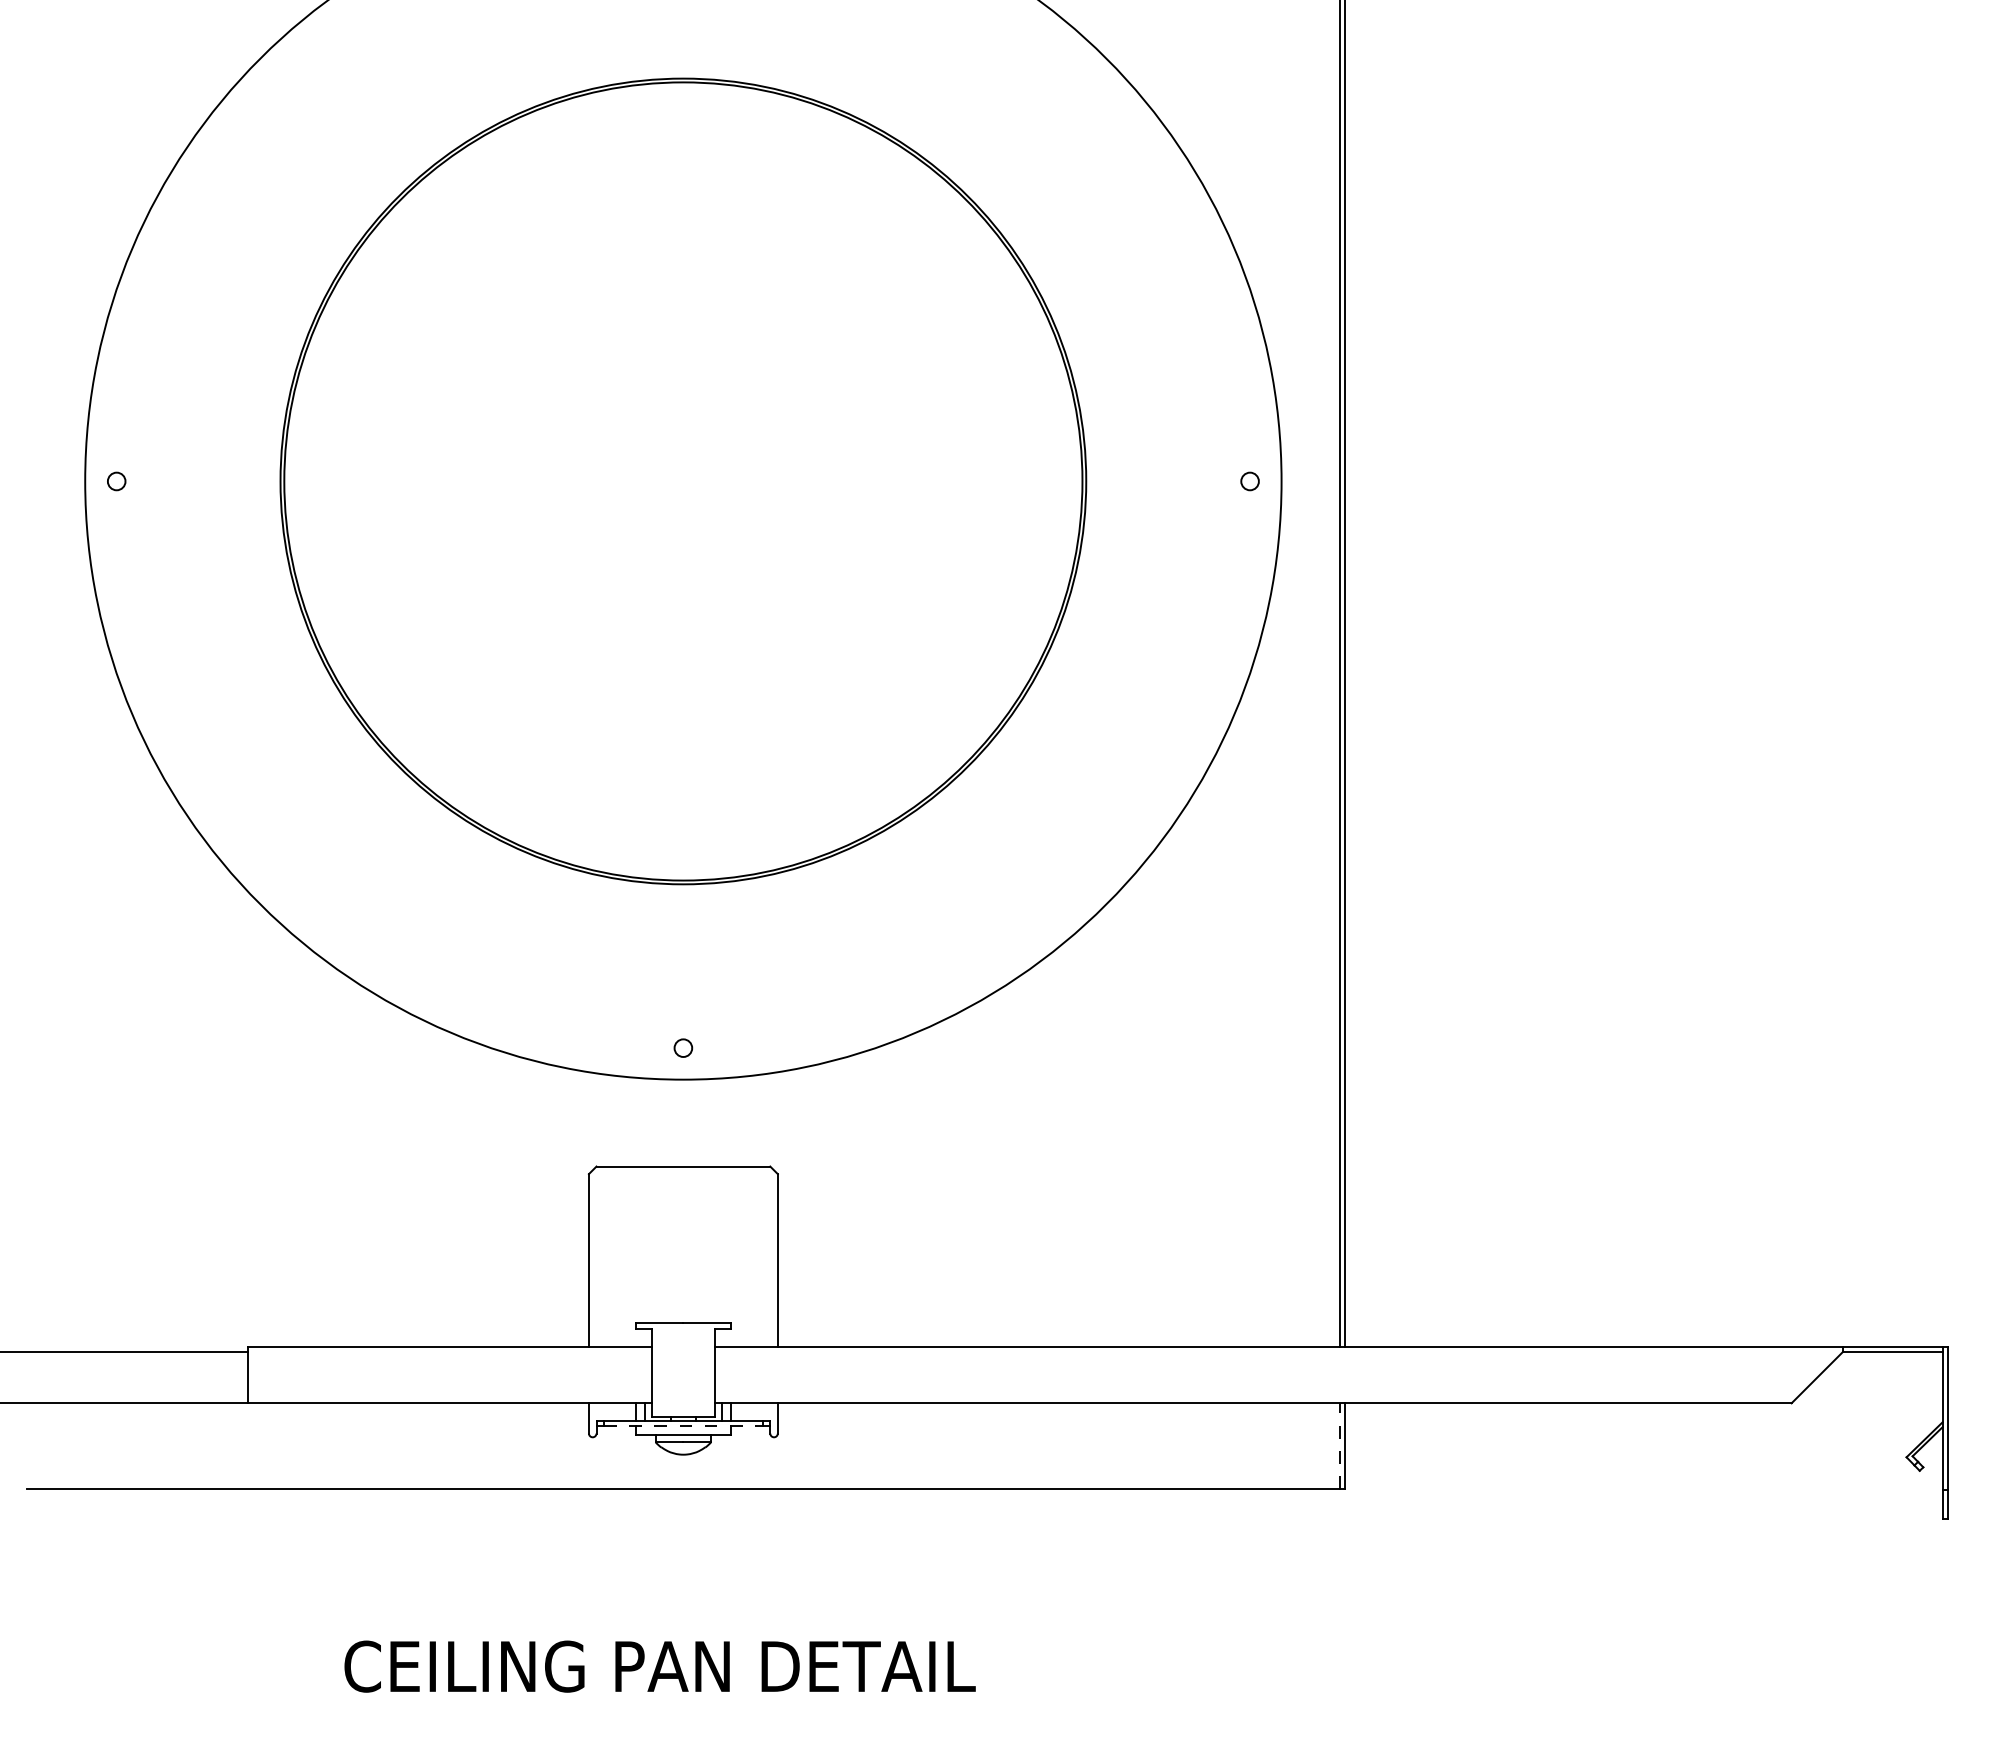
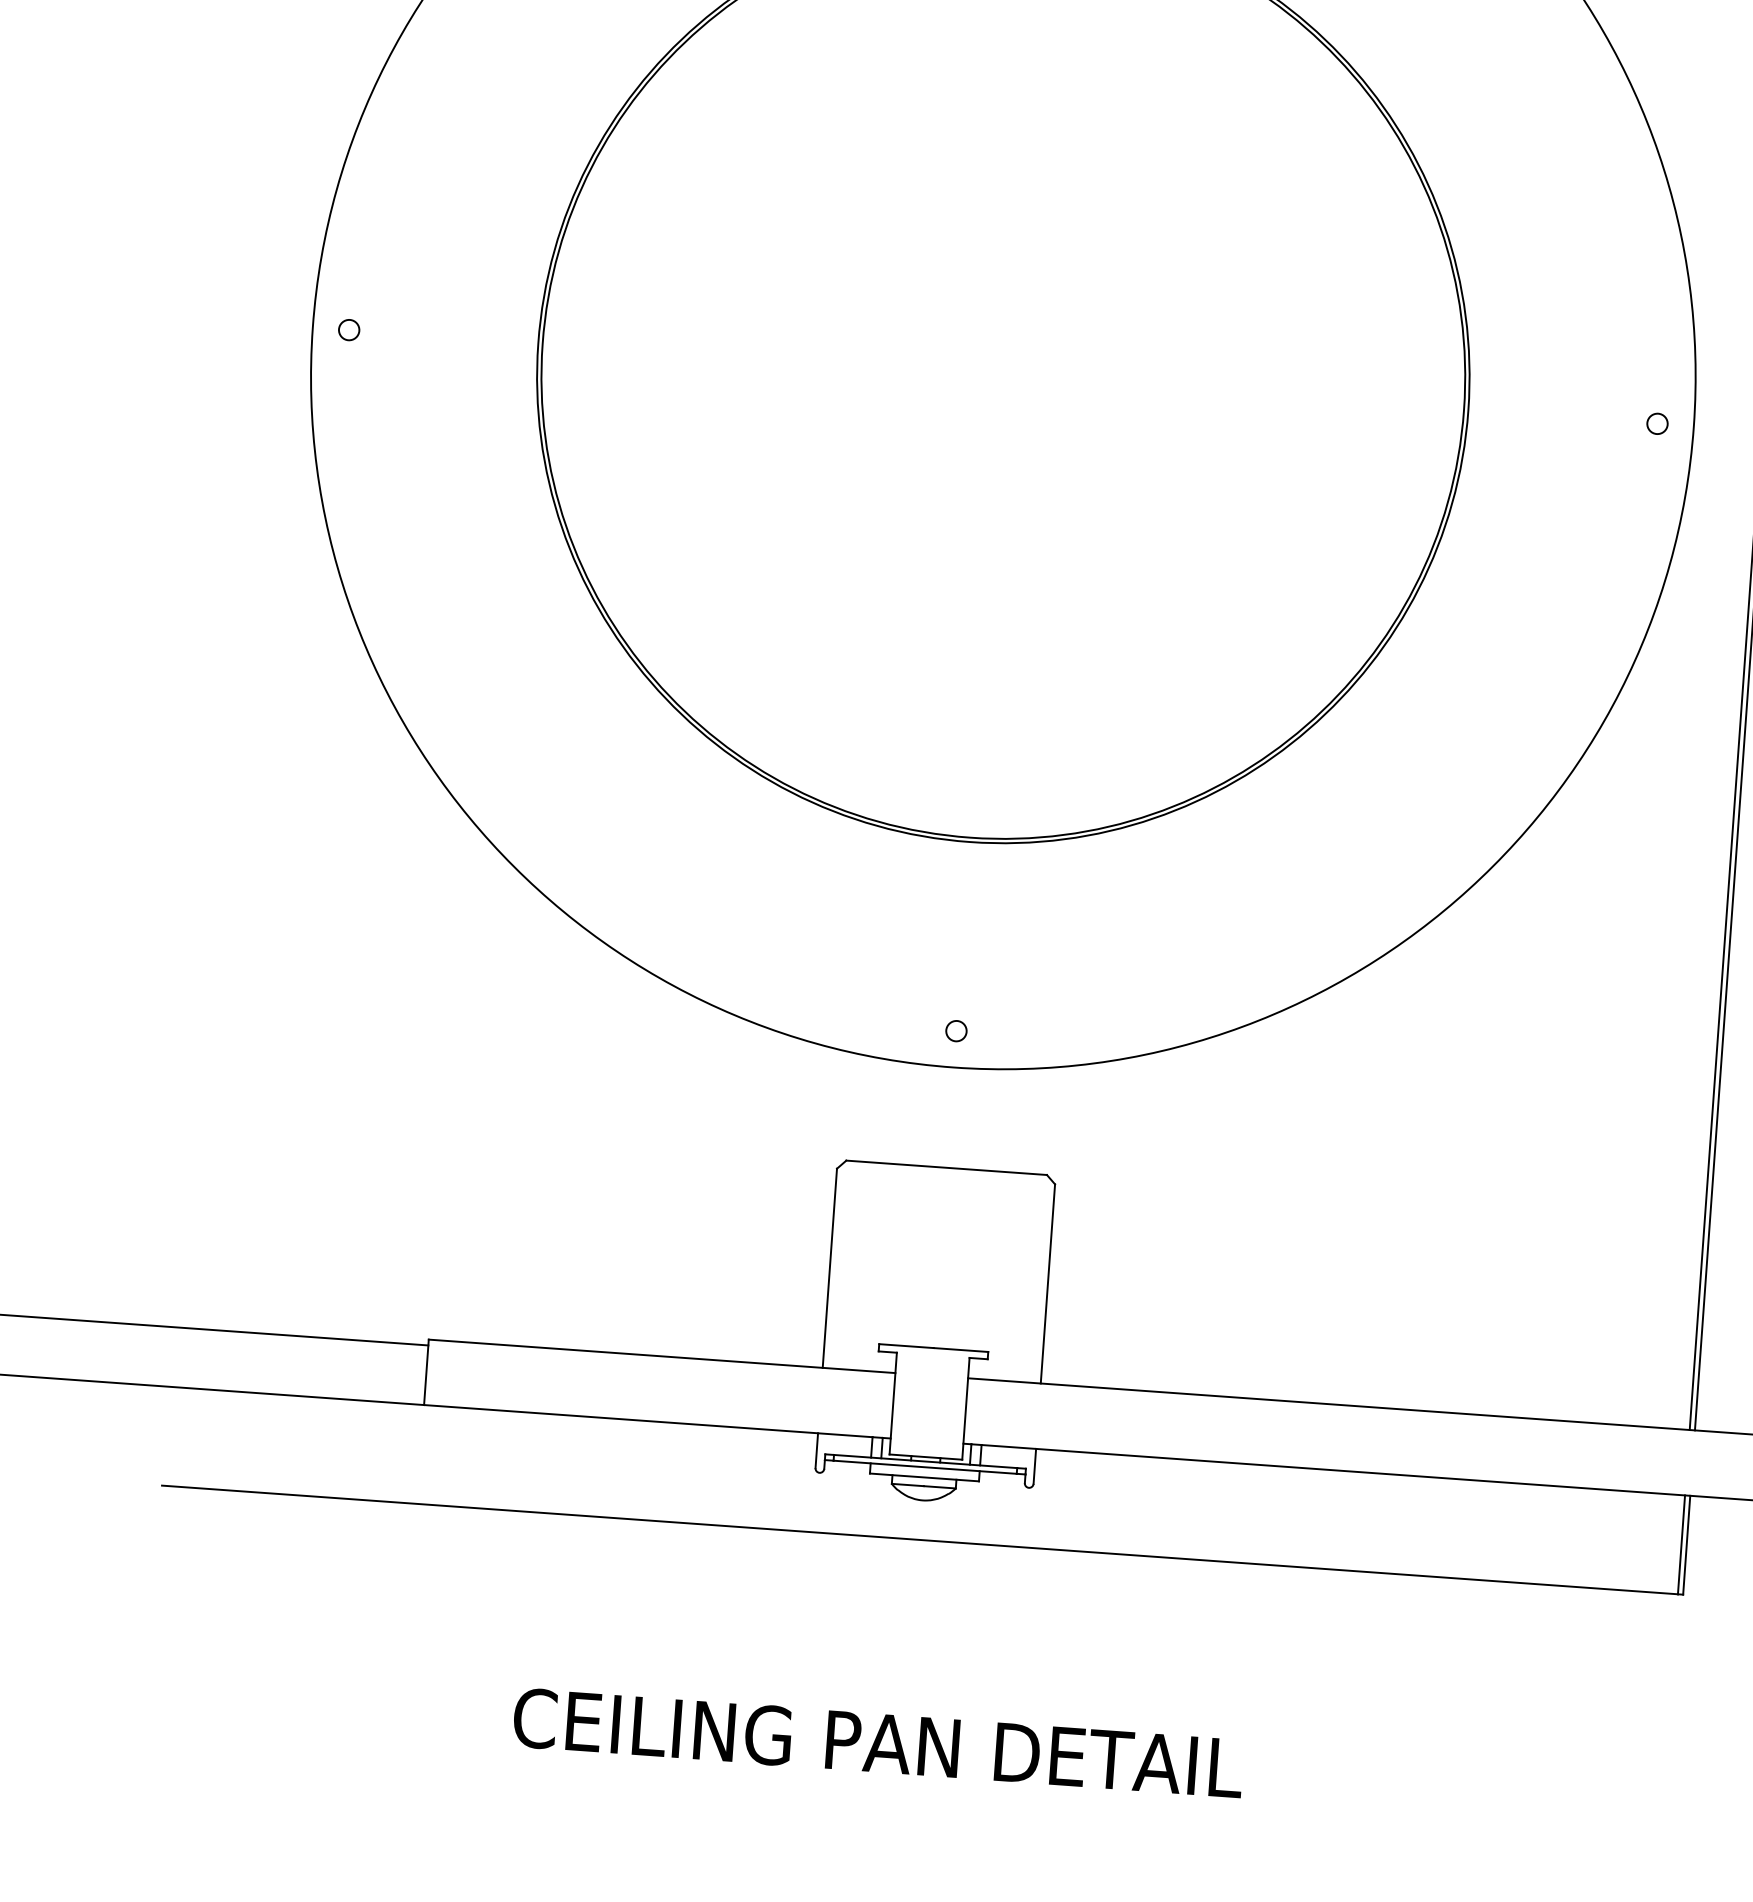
line: (683, 1425) -> (925, 1466), dashed -> solid
line: (1340, 1446) -> (1682, 1545), dashed -> solid

